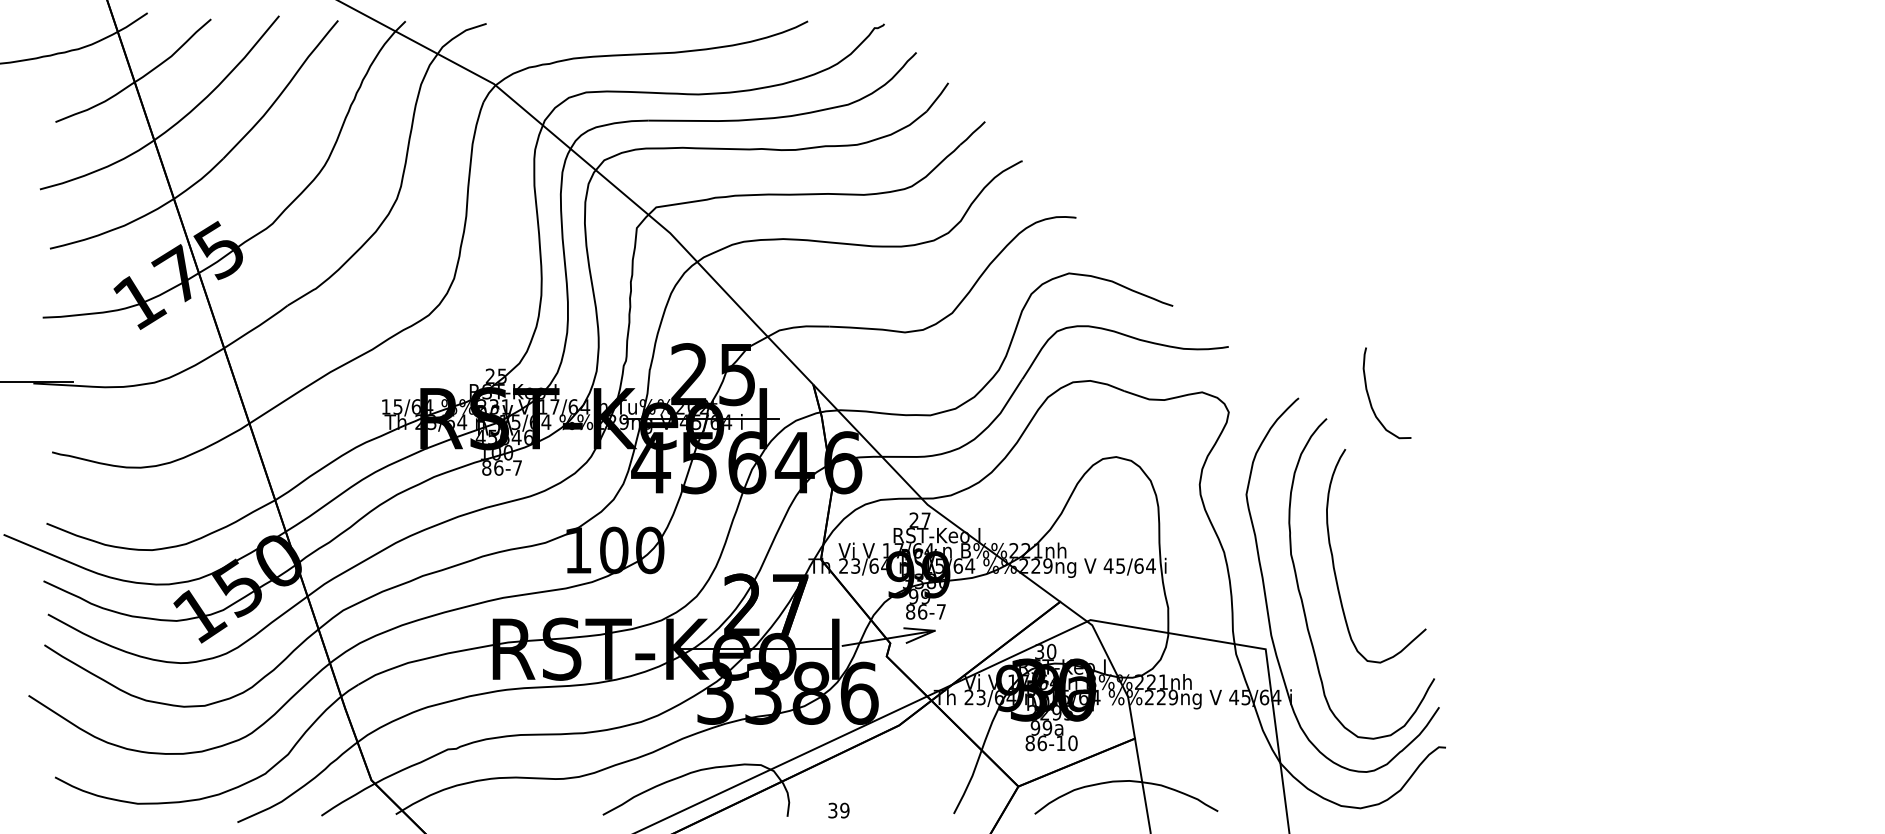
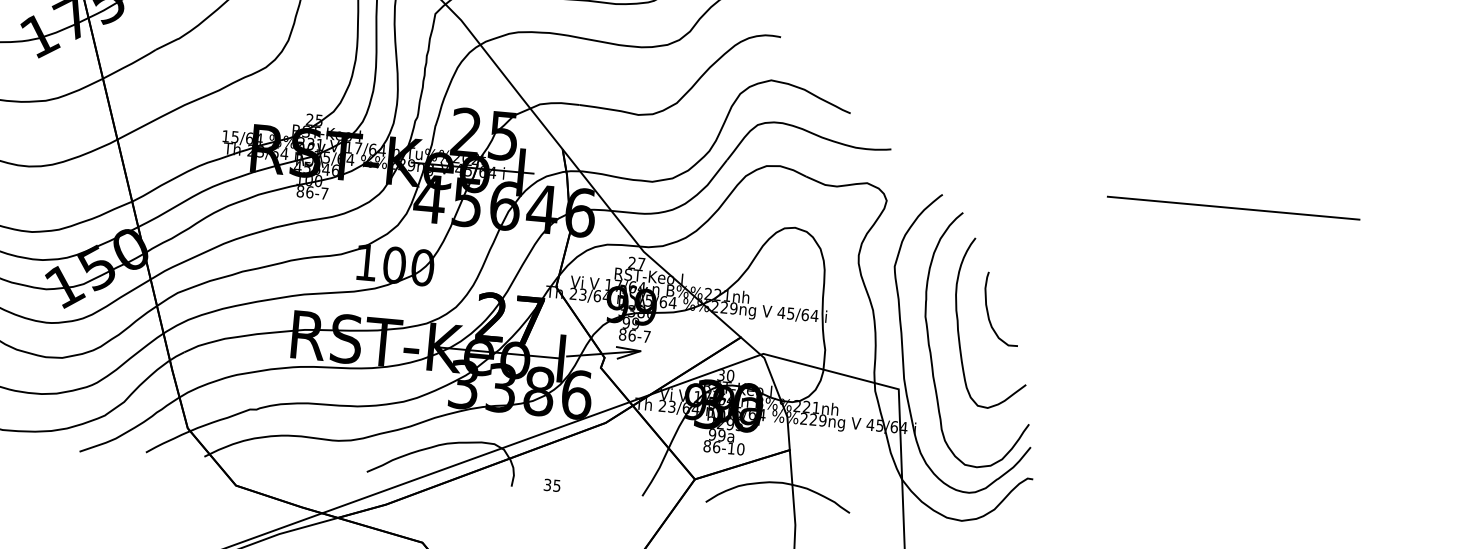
line: (1667, 381) -> (1233, 207), added
curve: (1370, 399) -> (988, 313), moved
text: (844, 810) -> (556, 485), 39 -> 35

